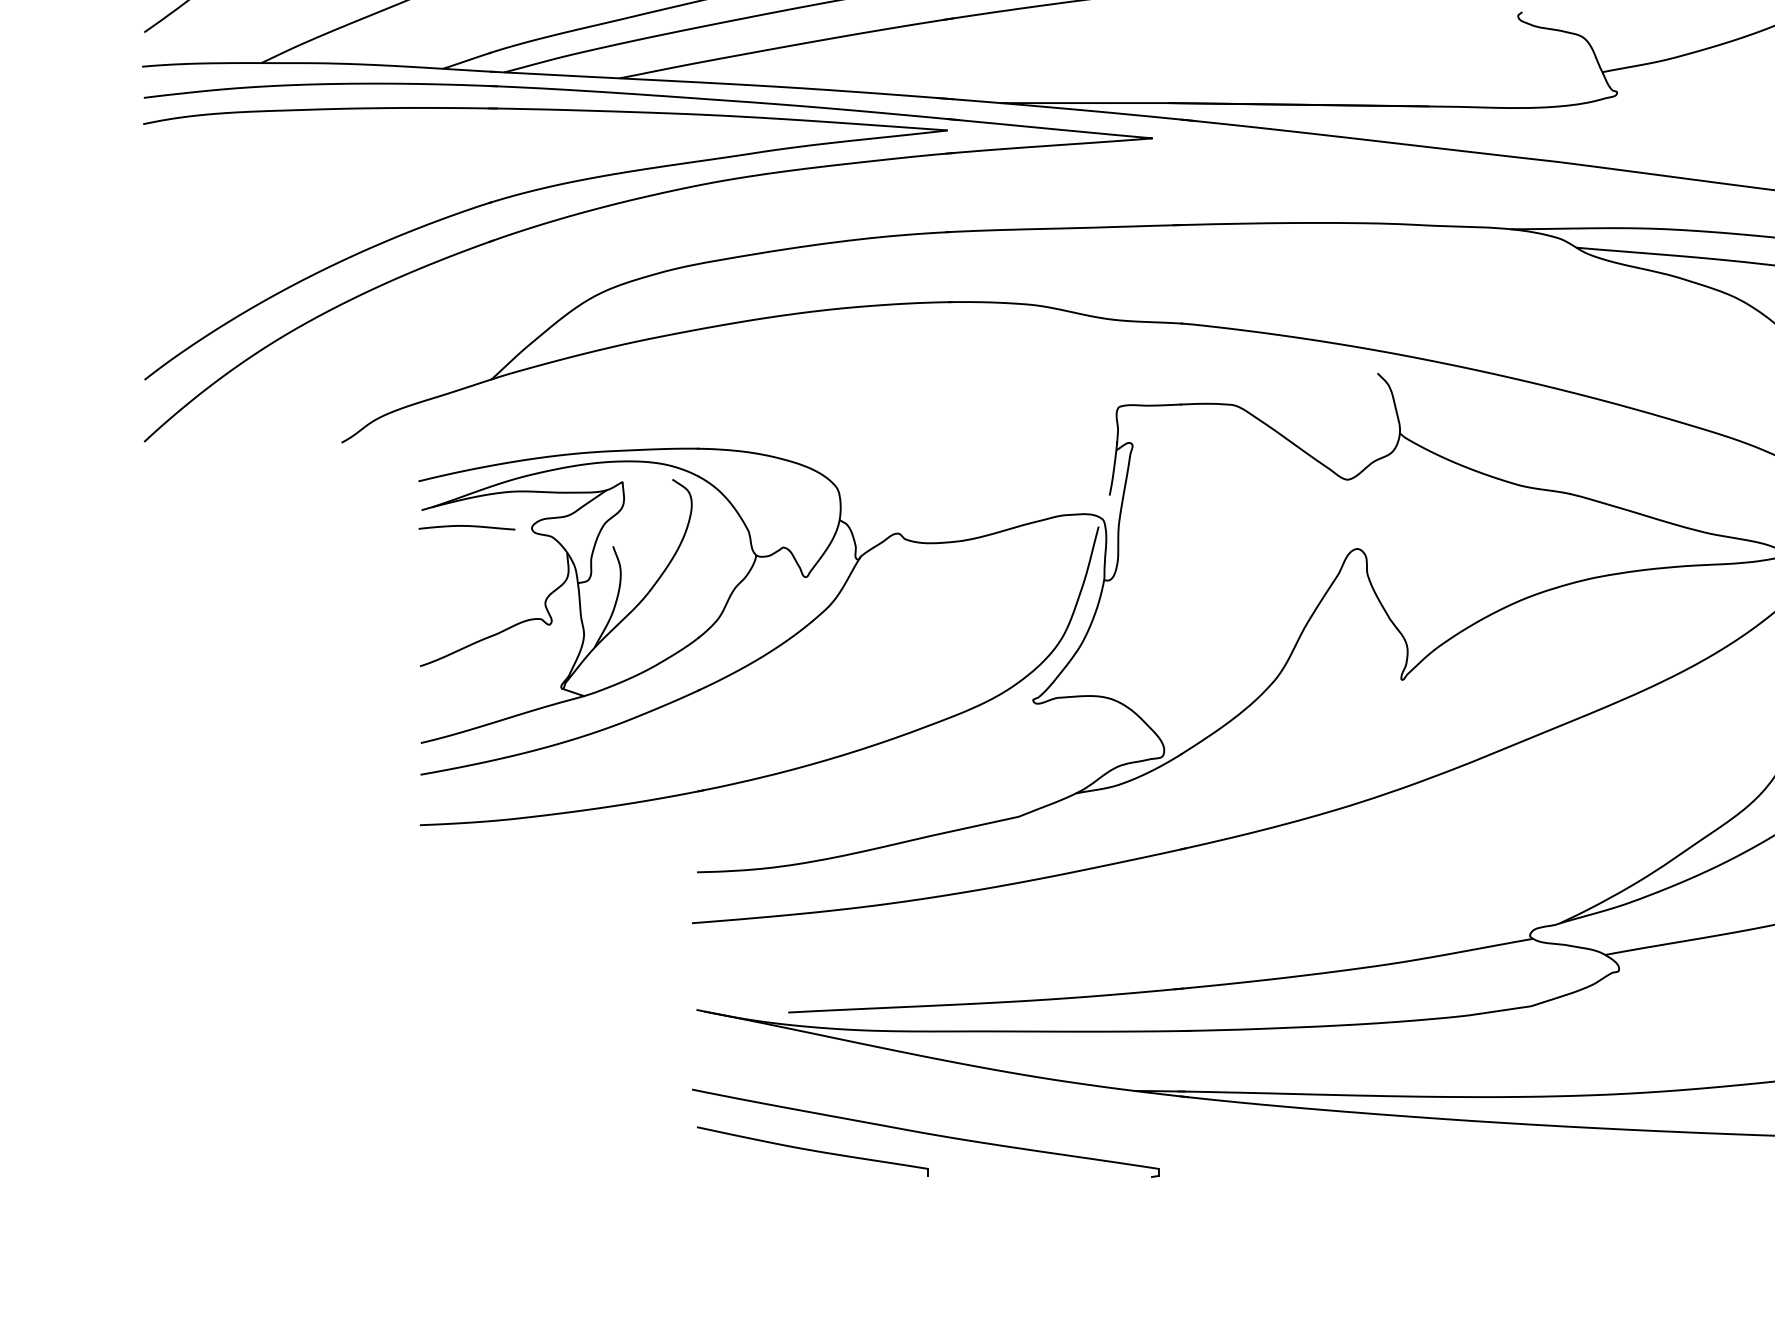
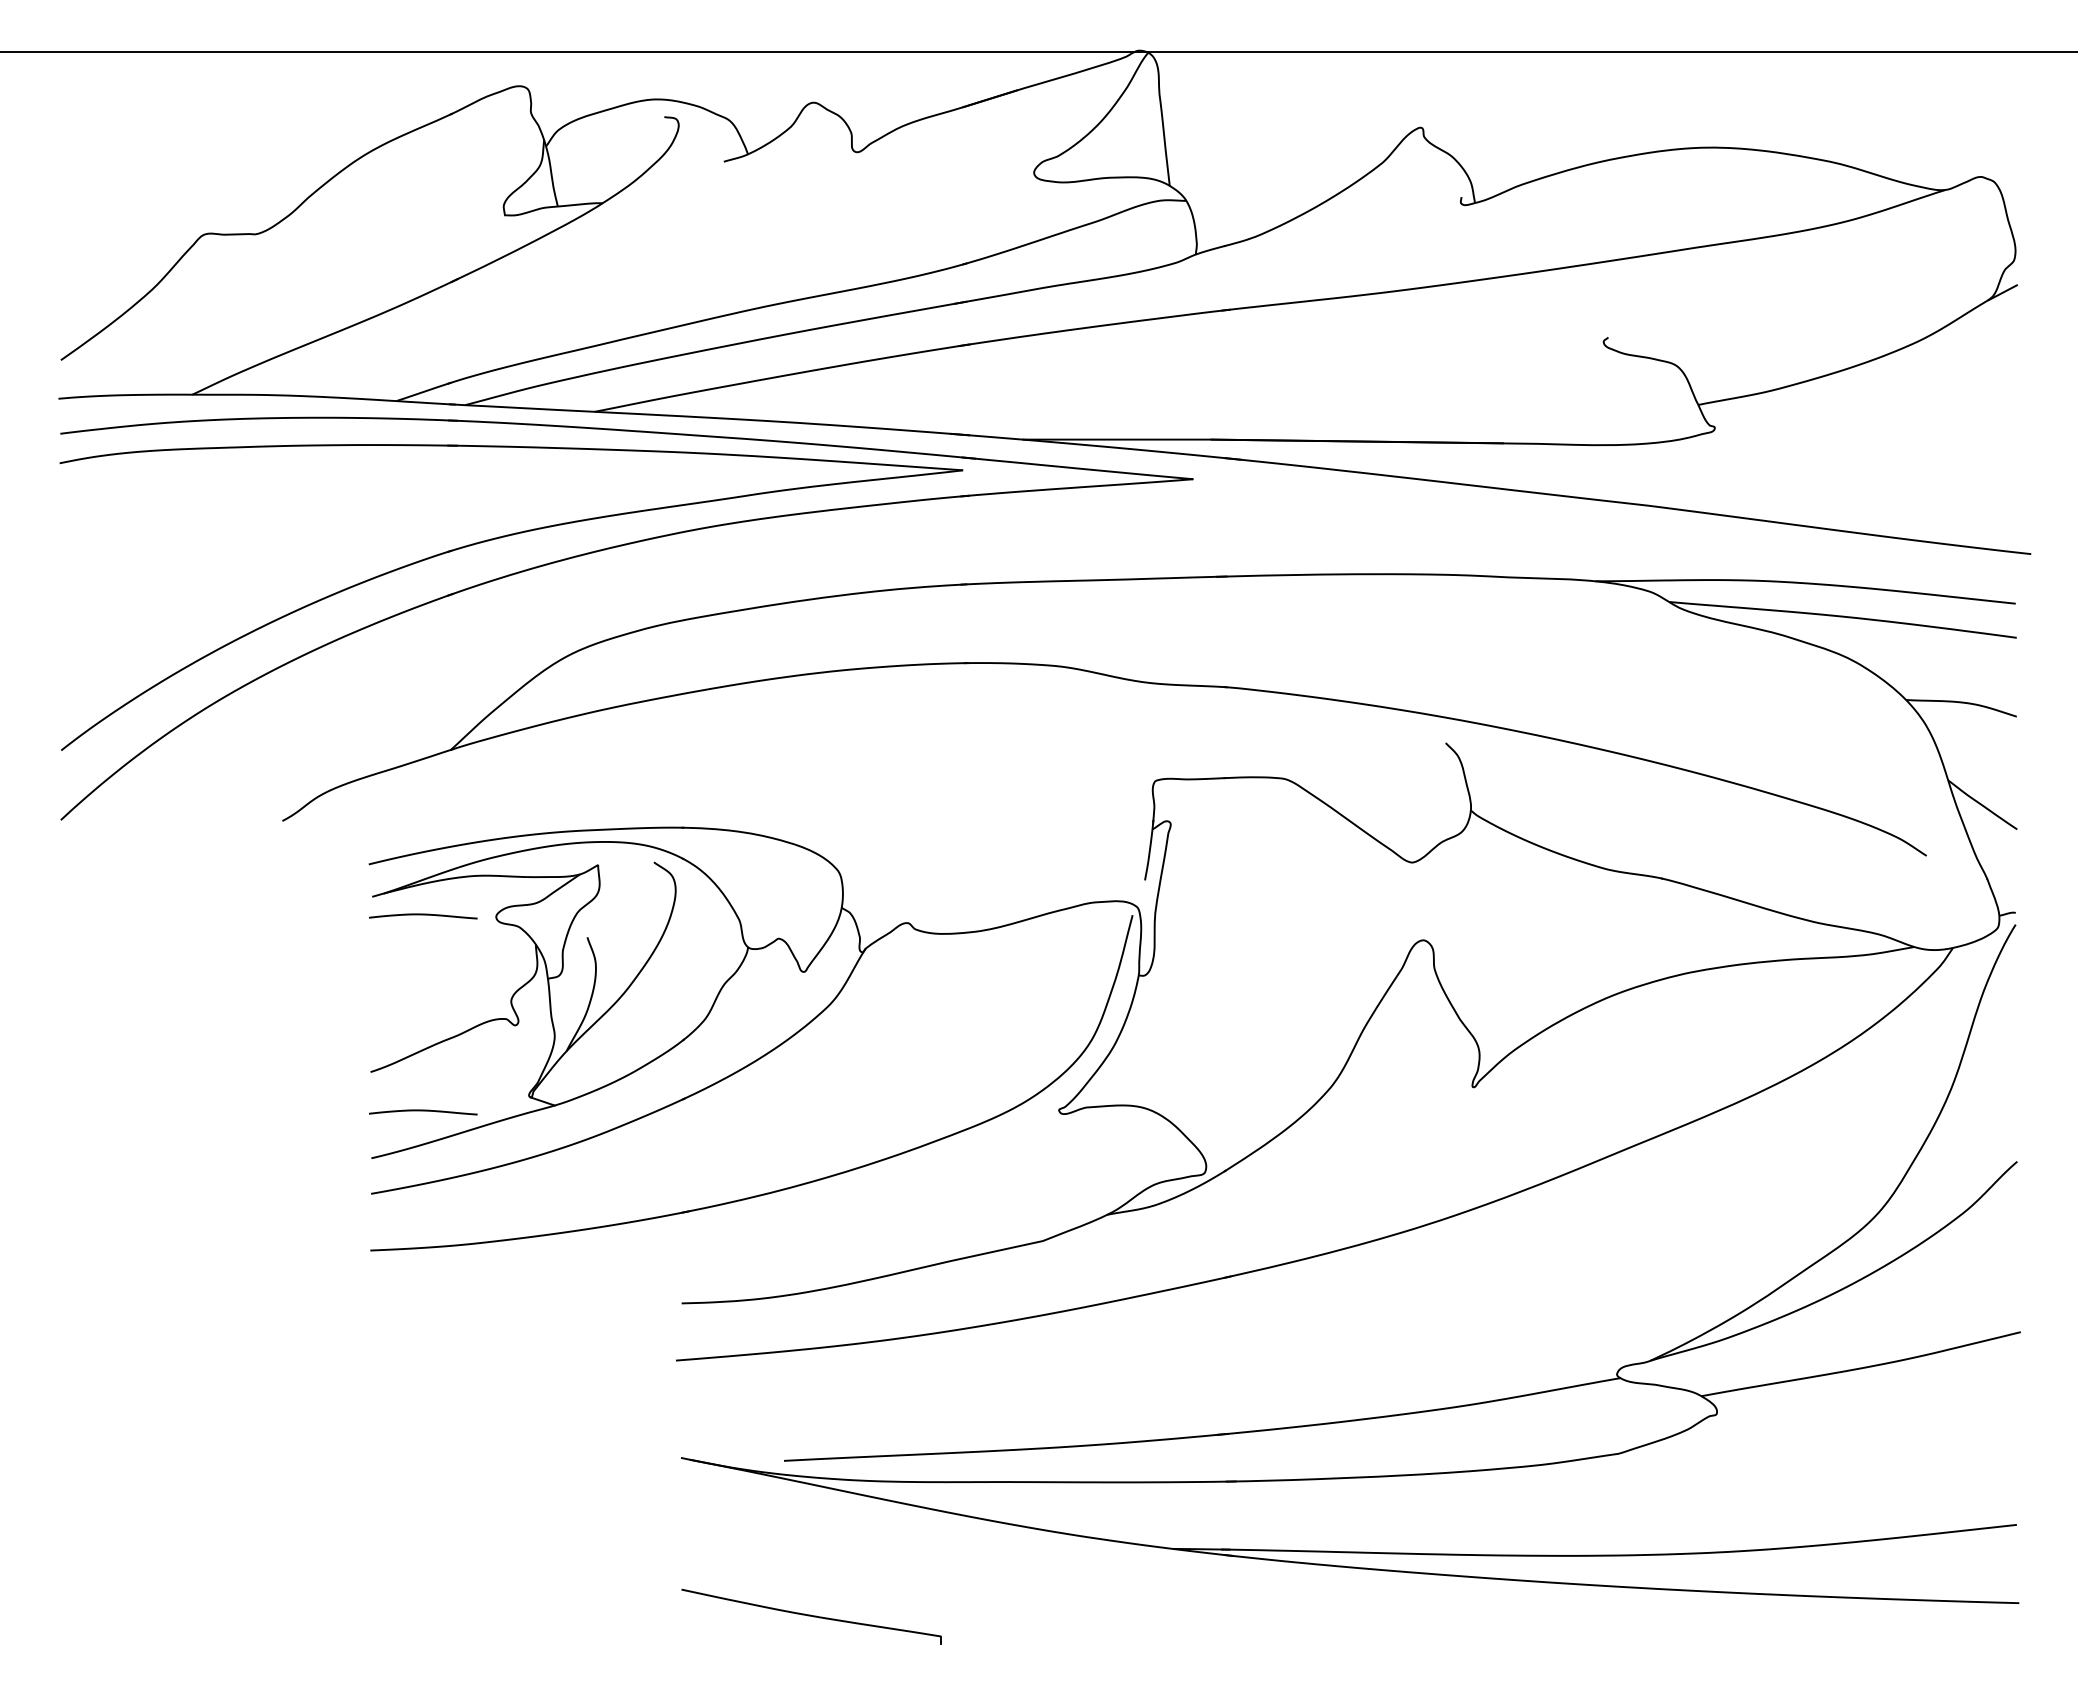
curve: (467, 701) -> (423, 1111), added
part: (925, 1133) -> (938, 1596), removed

